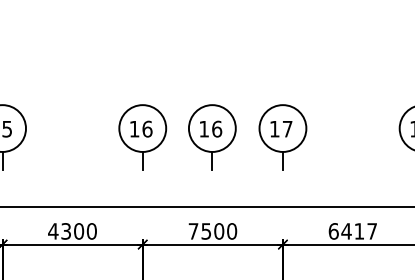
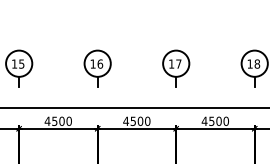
part: (212, 137) -> (136, 68), removed
text: (65, 229) -> (54, 120), 4300 -> 4500
text: (194, 229) -> (126, 120), 7500 -> 4500
text: (353, 229) -> (215, 120), 6417 -> 4500

